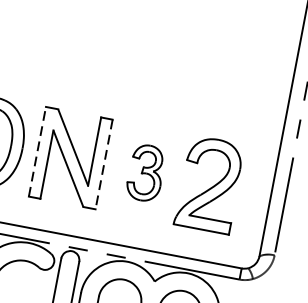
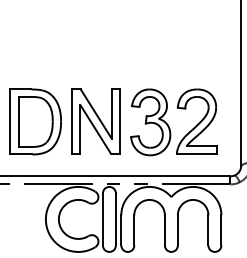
line: (36, 150) -> (71, 121), dashed -> solid
line: (104, 163) -> (120, 121), dashed -> solid
part: (145, 173) -> (150, 122), size x1.67

